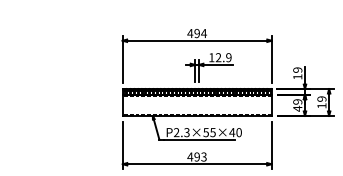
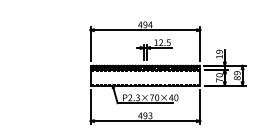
text: (228, 57) -> (168, 42), 12.9 -> 12.5
text: (297, 105) -> (219, 77), 49 -> 70
text: (321, 105) -> (236, 77), 19 -> 89
text: (209, 132) -> (154, 97), P2.3×55×40 -> P2.3×70×40

